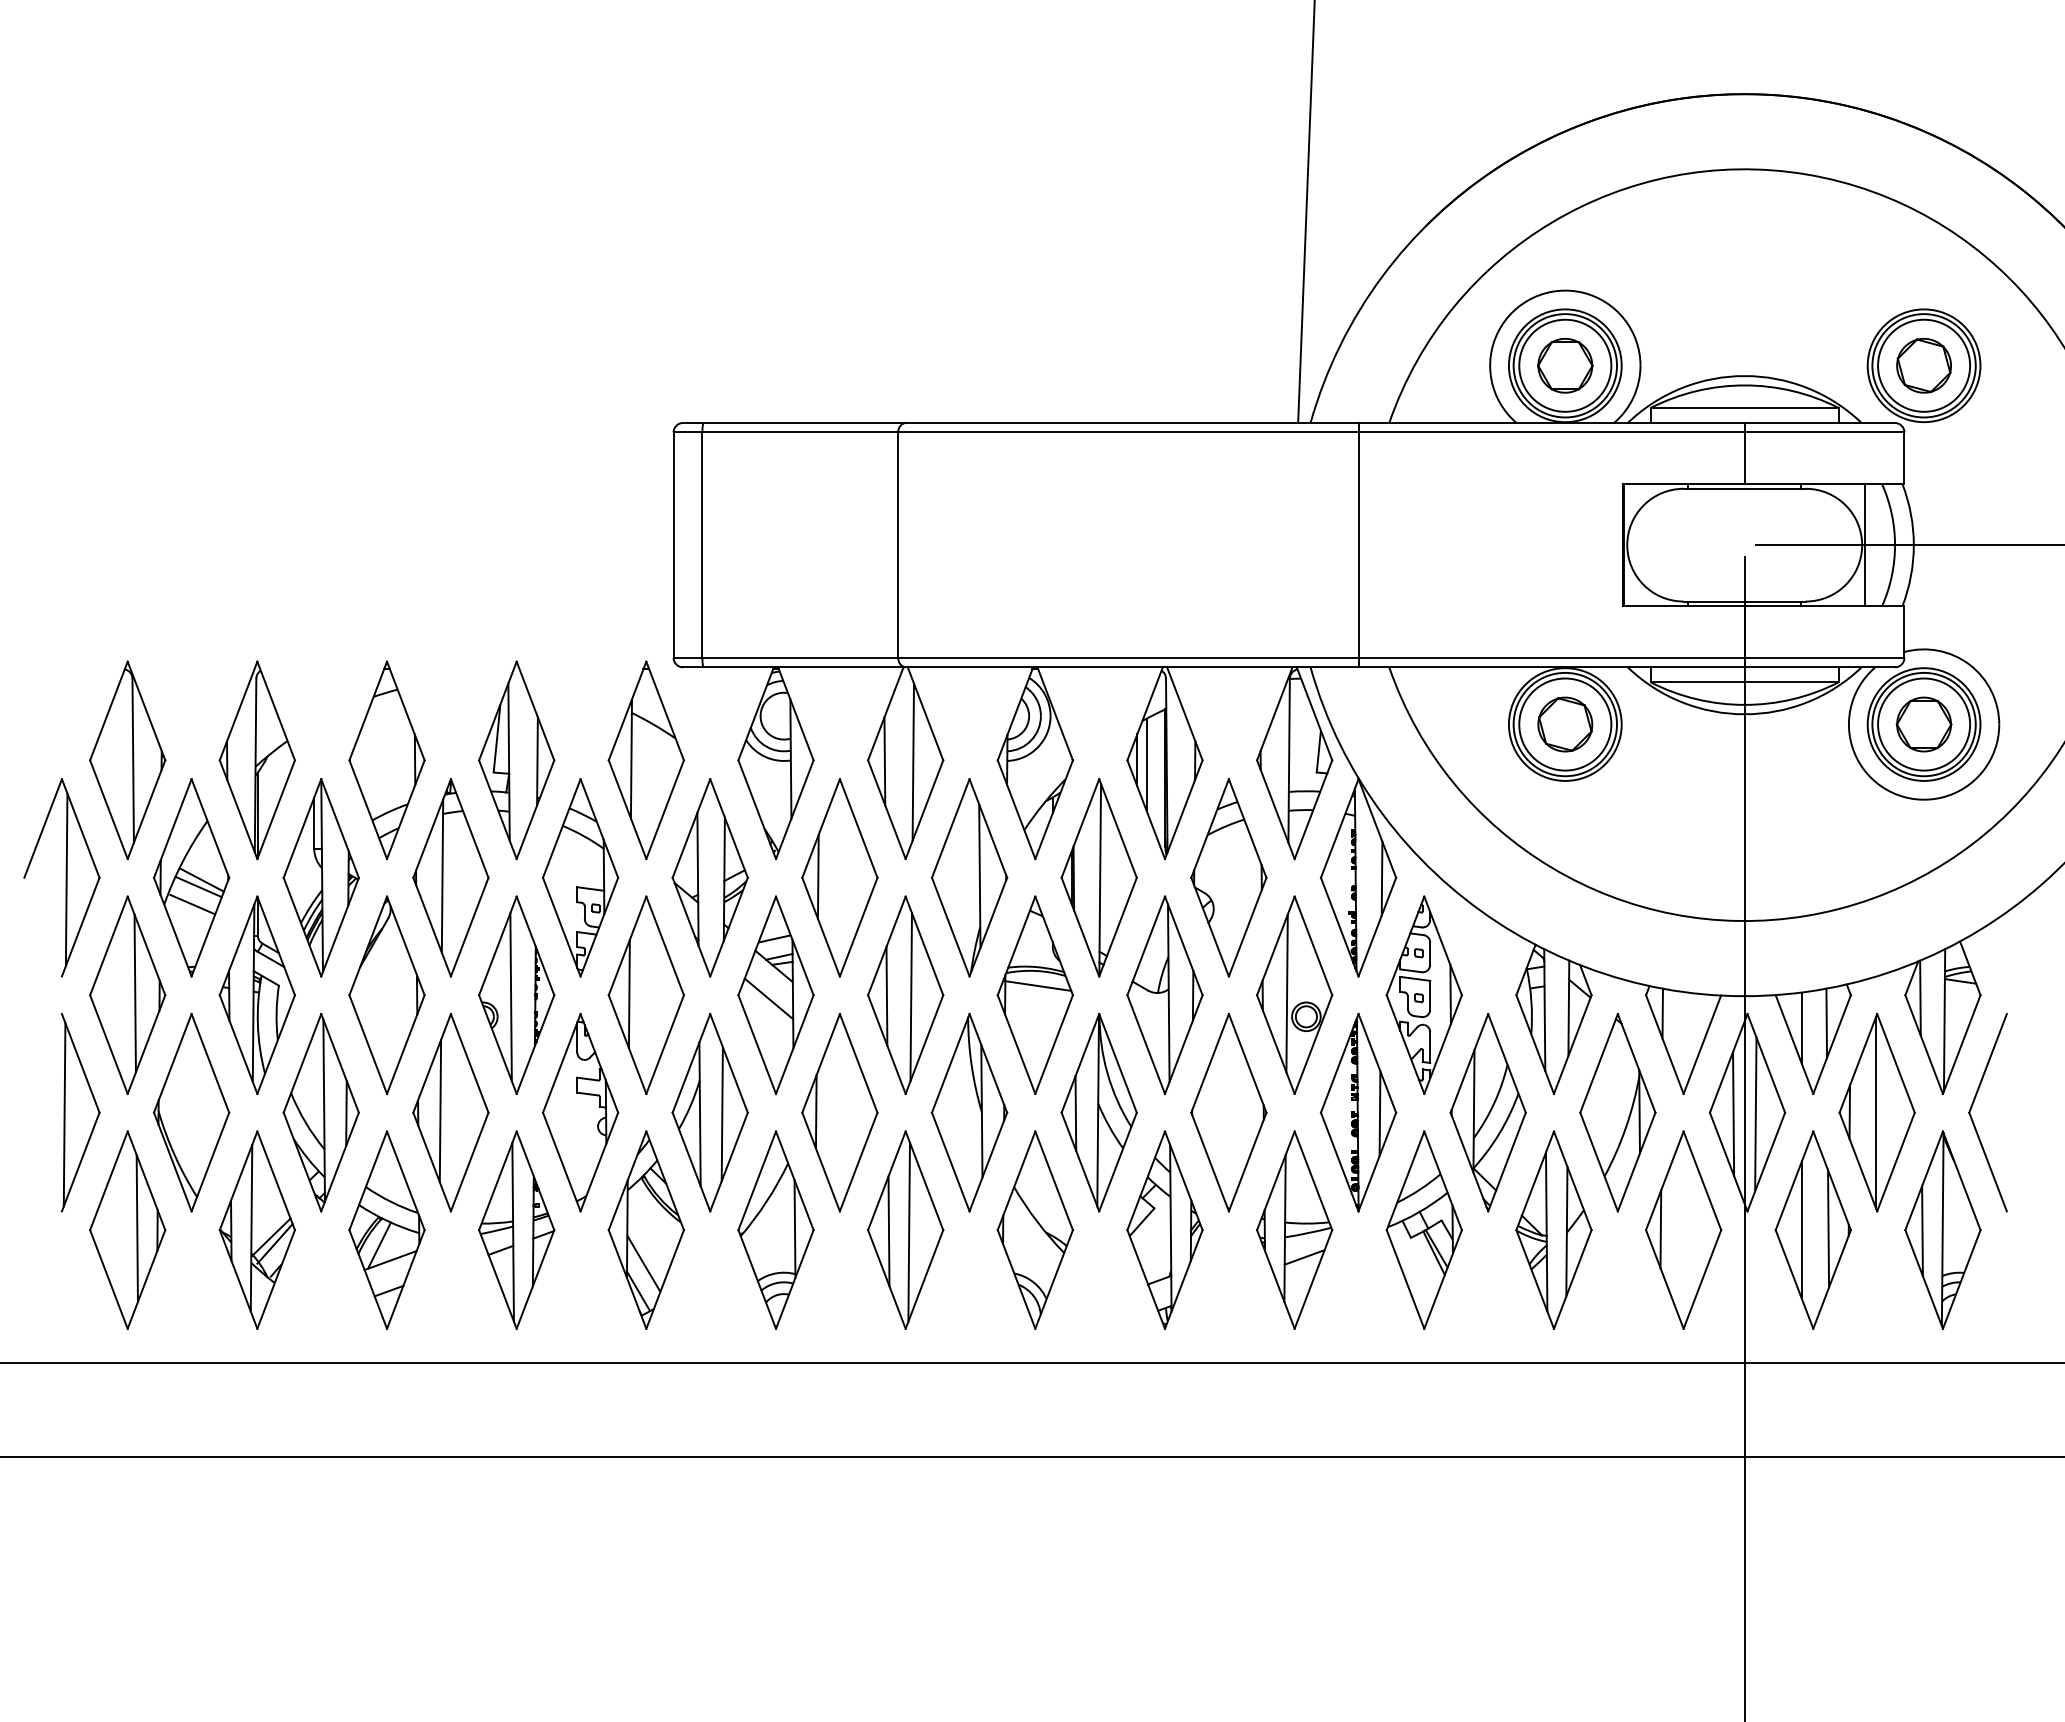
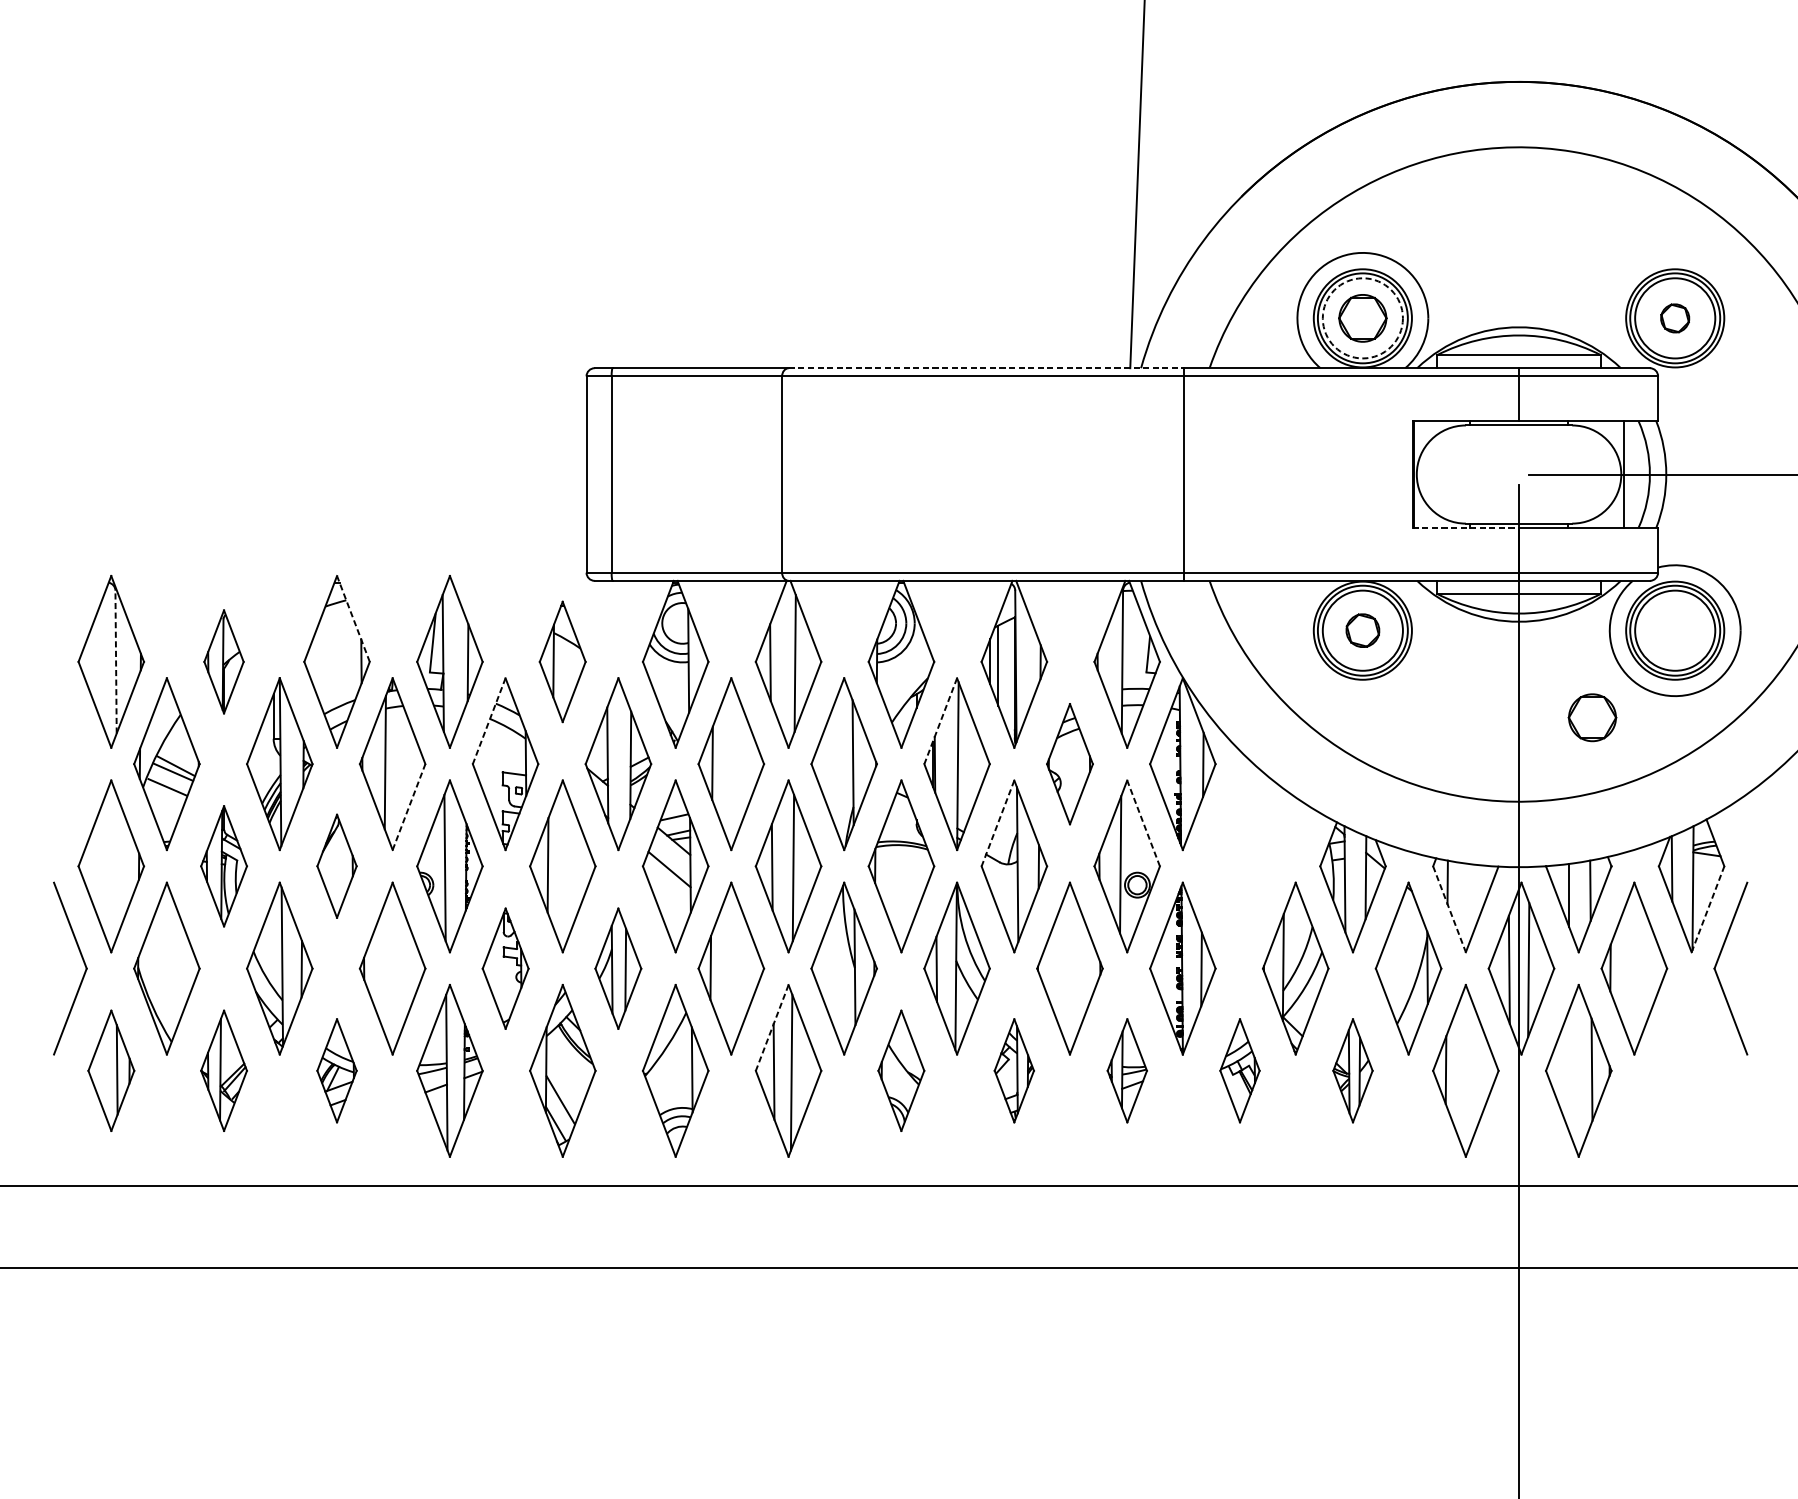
circle: (1565, 365) -> (1363, 318), solid -> dashed
part: (1923, 365) -> (1674, 318), size x0.6
line: (1132, 423) -> (986, 368), solid -> dashed
line: (1684, 606) -> (1466, 527), solid -> dashed
line: (405, 711) -> (353, 619), solid -> dashed
part: (1565, 724) -> (1363, 630), size x0.7
part: (1923, 724) -> (1591, 717), moved
line: (133, 760) -> (116, 662), solid -> dashed
part: (256, 760) -> (223, 662), size x0.6
part: (645, 760) -> (562, 662), size x0.7
line: (561, 828) -> (488, 721), solid -> dashed
line: (1080, 828) -> (940, 721), solid -> dashed
part: (61, 877) -> (53, 763), removed
part: (1228, 877) -> (1069, 763), size x0.7
line: (469, 927) -> (408, 807), solid -> dashed
line: (1146, 945) -> (998, 823), solid -> dashed
line: (1313, 945) -> (1143, 823), solid -> dashed
line: (1038, 985) -> (904, 857), removed
line: (134, 993) -> (117, 864), removed
part: (256, 994) -> (223, 865), size x0.7
part: (386, 994) -> (336, 865), size x0.6
part: (1423, 994) -> (1239, 865), removed
line: (1664, 1044) -> (1449, 909), solid -> dashed
line: (1961, 1044) -> (1707, 909), solid -> dashed
line: (440, 1110) -> (383, 966), removed
part: (580, 1112) -> (505, 968), size x0.7
part: (709, 1112) -> (617, 968), size x0.7
line: (1876, 1112) -> (1633, 968), removed
line: (64, 1114) -> (56, 970), removed
line: (886, 1180) -> (771, 1027), solid -> dashed
part: (127, 1229) -> (111, 1070), size x0.7
part: (256, 1229) -> (223, 1070), size x0.7
part: (386, 1229) -> (336, 1070), size x0.6
part: (1034, 1229) -> (900, 1070), size x0.7
part: (1164, 1229) -> (1013, 1070), size x0.6
part: (1294, 1229) -> (1127, 1070), size x0.6
part: (1423, 1229) -> (1239, 1070), size x0.6
part: (1553, 1229) -> (1352, 1070), size x0.6
part: (1942, 1229) -> (1691, 1070), removed
line: (1802, 1230) -> (1569, 1071), removed

